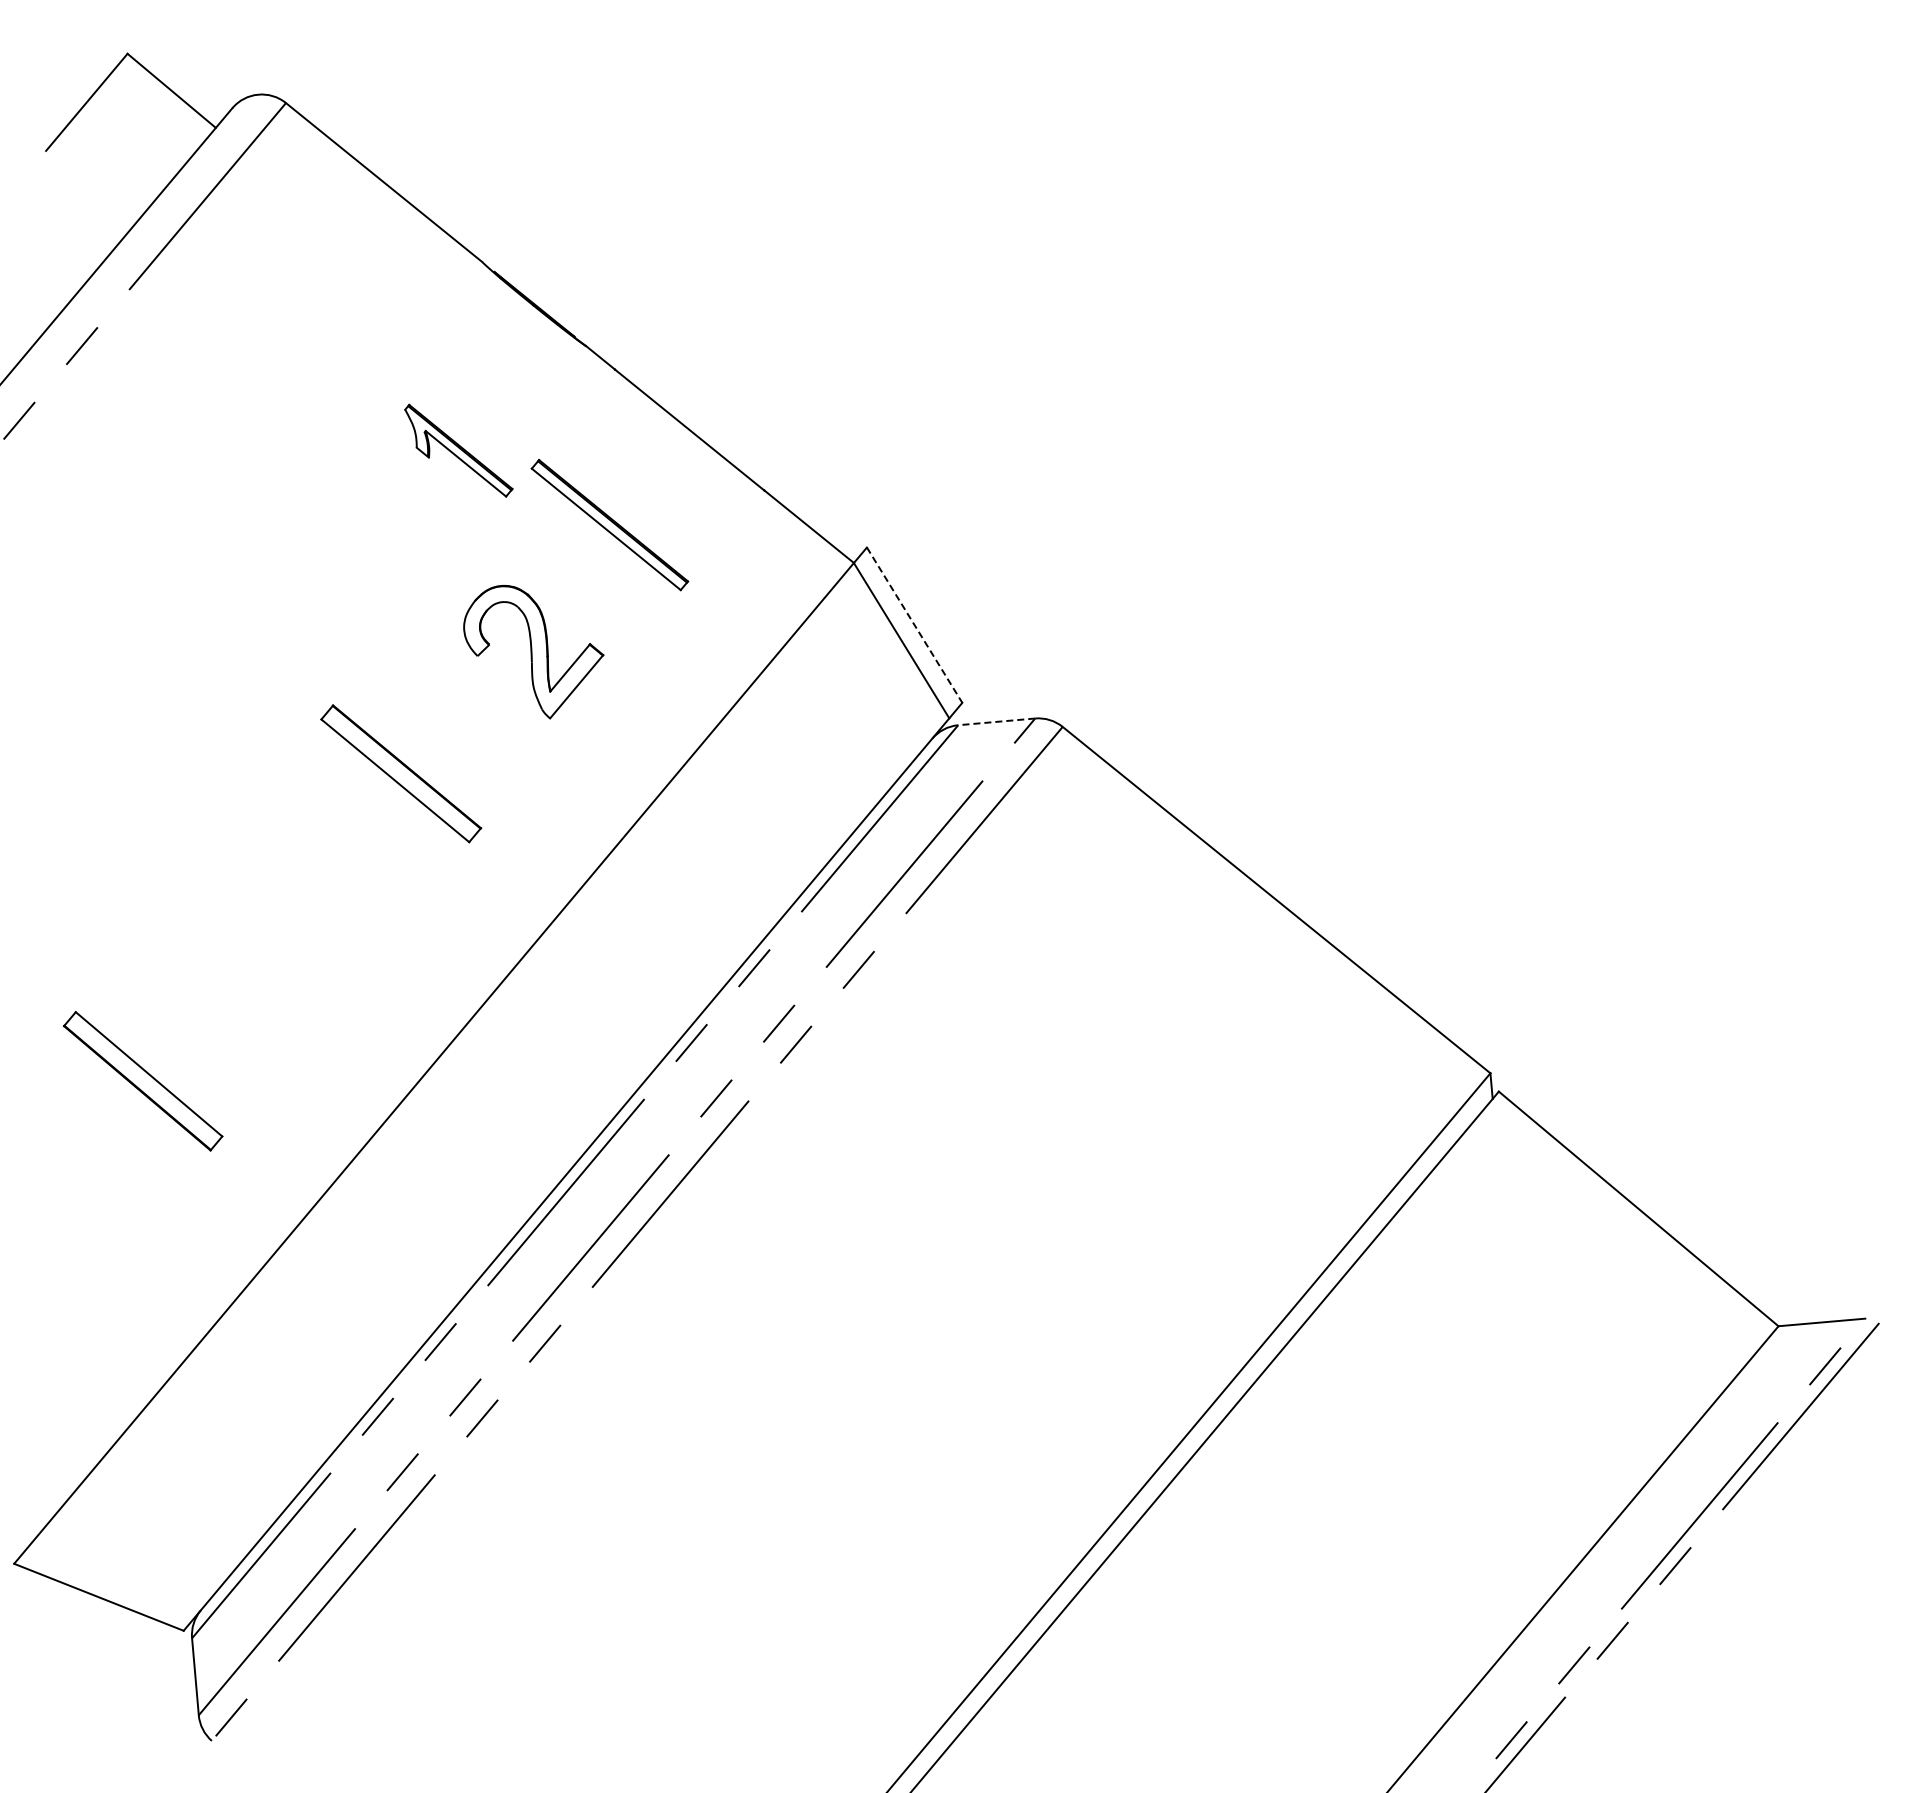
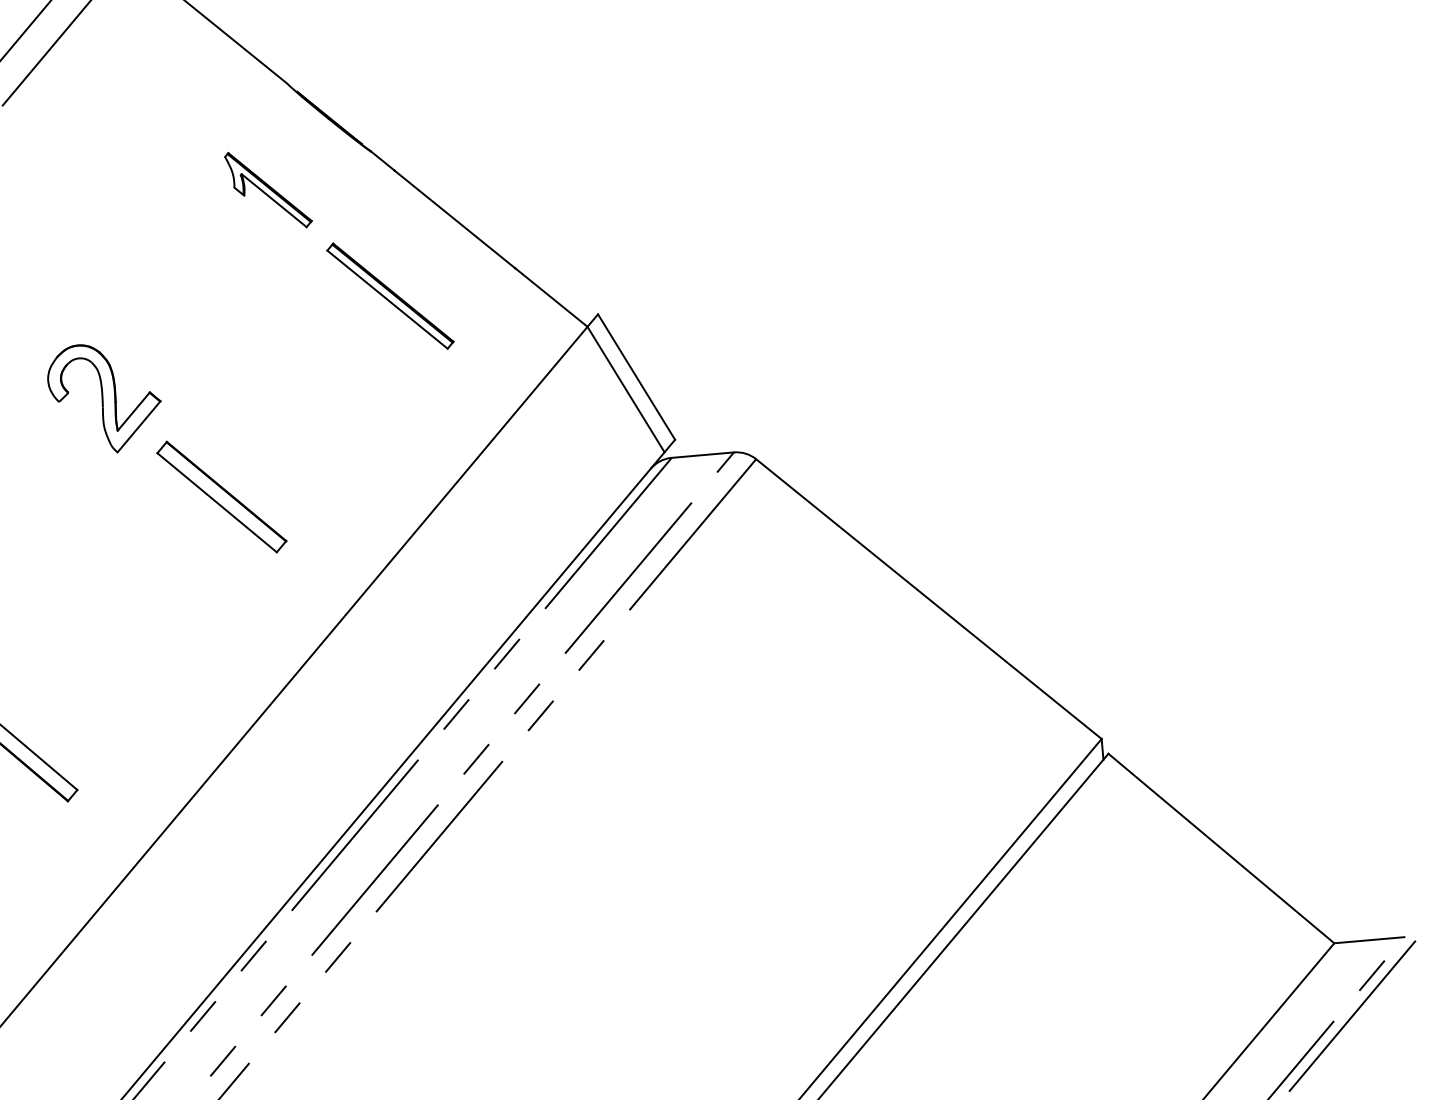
part: (458, 450) -> (268, 189), moved
line: (914, 625) -> (636, 377), dashed -> solid
part: (533, 652) -> (104, 399), moved
line: (996, 721) -> (702, 454), dashed -> solid

